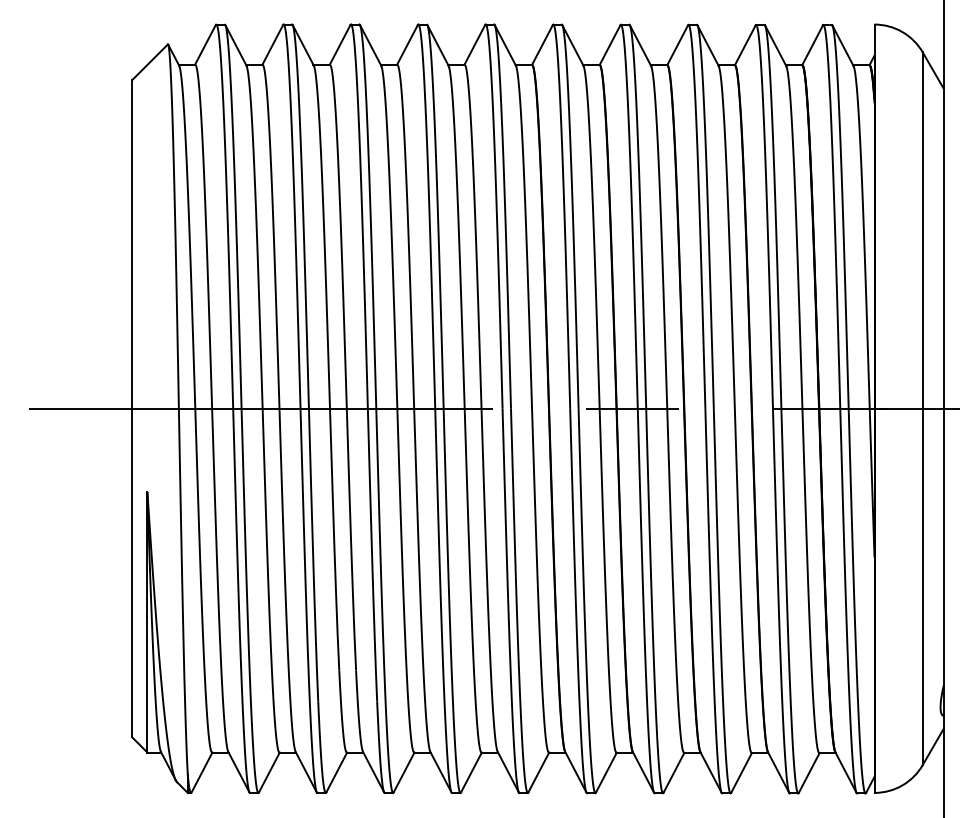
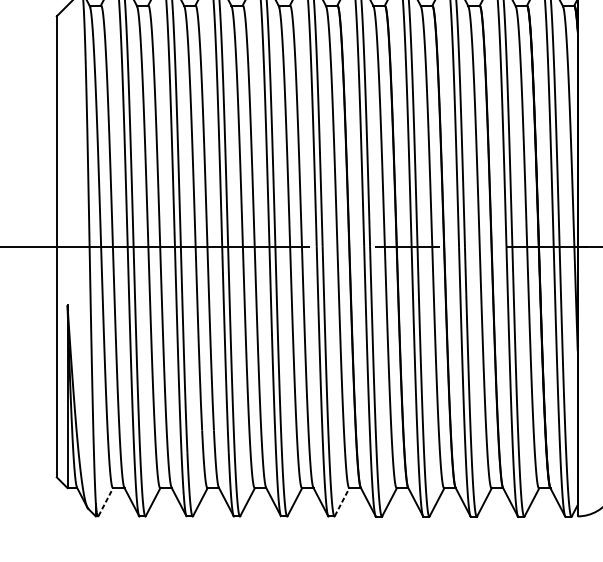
line: (202, 772) -> (106, 502), solid -> dashed
line: (539, 772) -> (342, 502), solid -> dashed

